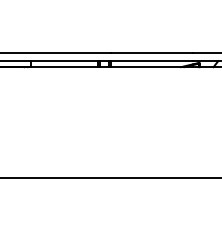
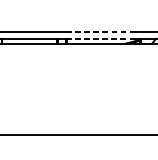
line: (151, 53) -> (100, 32), solid -> dashed
line: (151, 61) -> (100, 39), solid -> dashed

